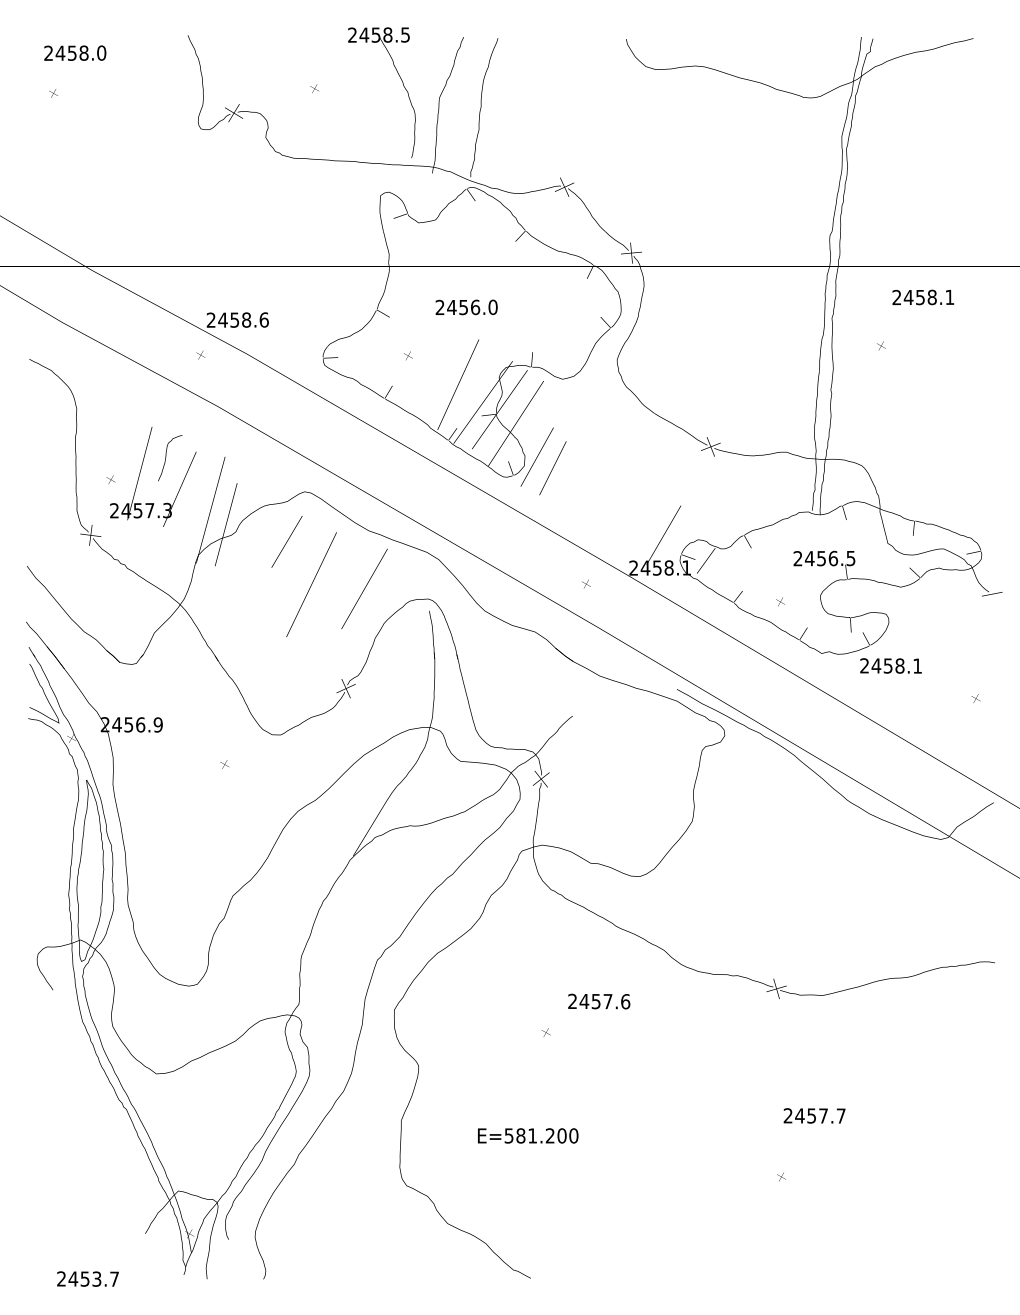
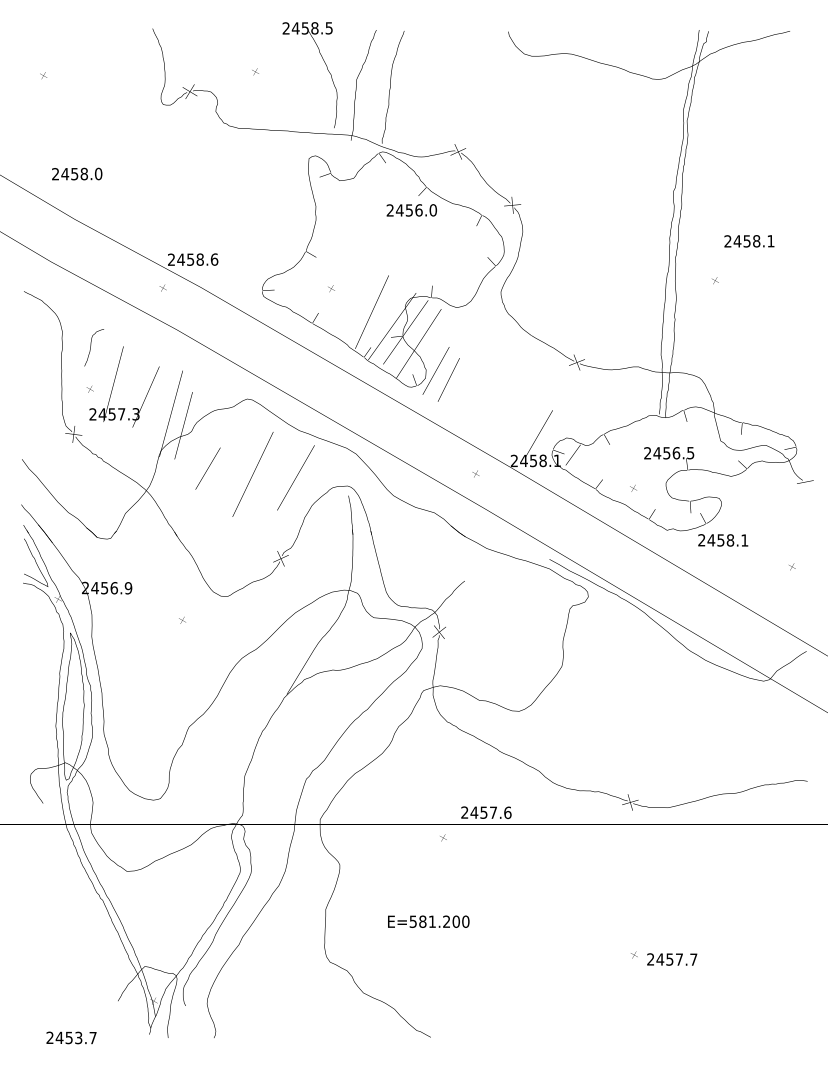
text: (75, 52) -> (77, 173), moved
text: (466, 307) -> (411, 210), moved
curve: (166, 455) -> (91, 345), moved
line: (286, 541) -> (207, 468), moved
text: (814, 1115) -> (672, 959), moved

